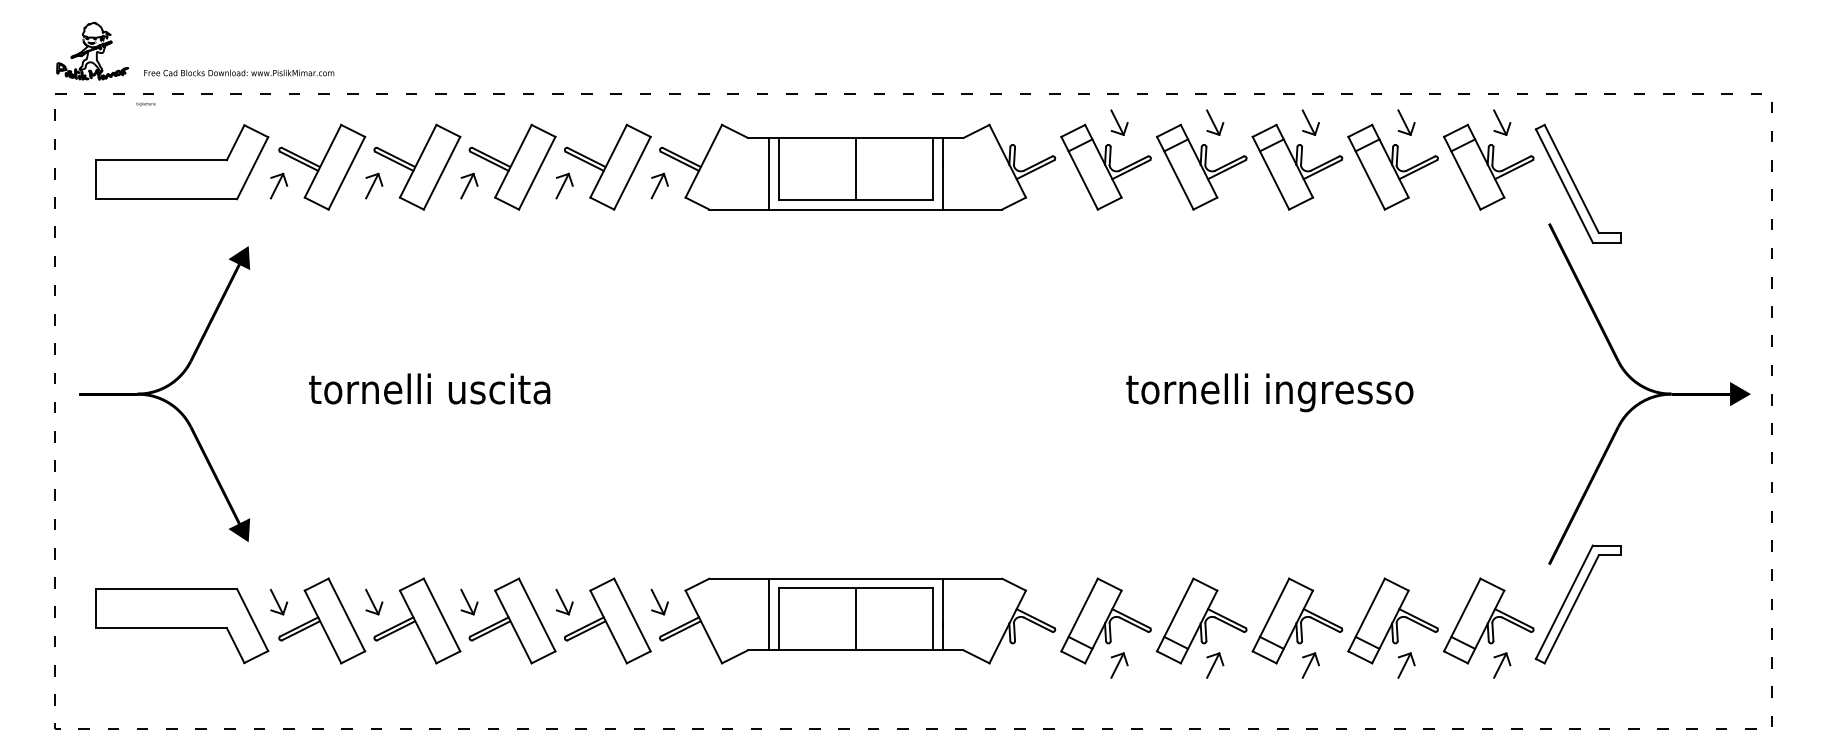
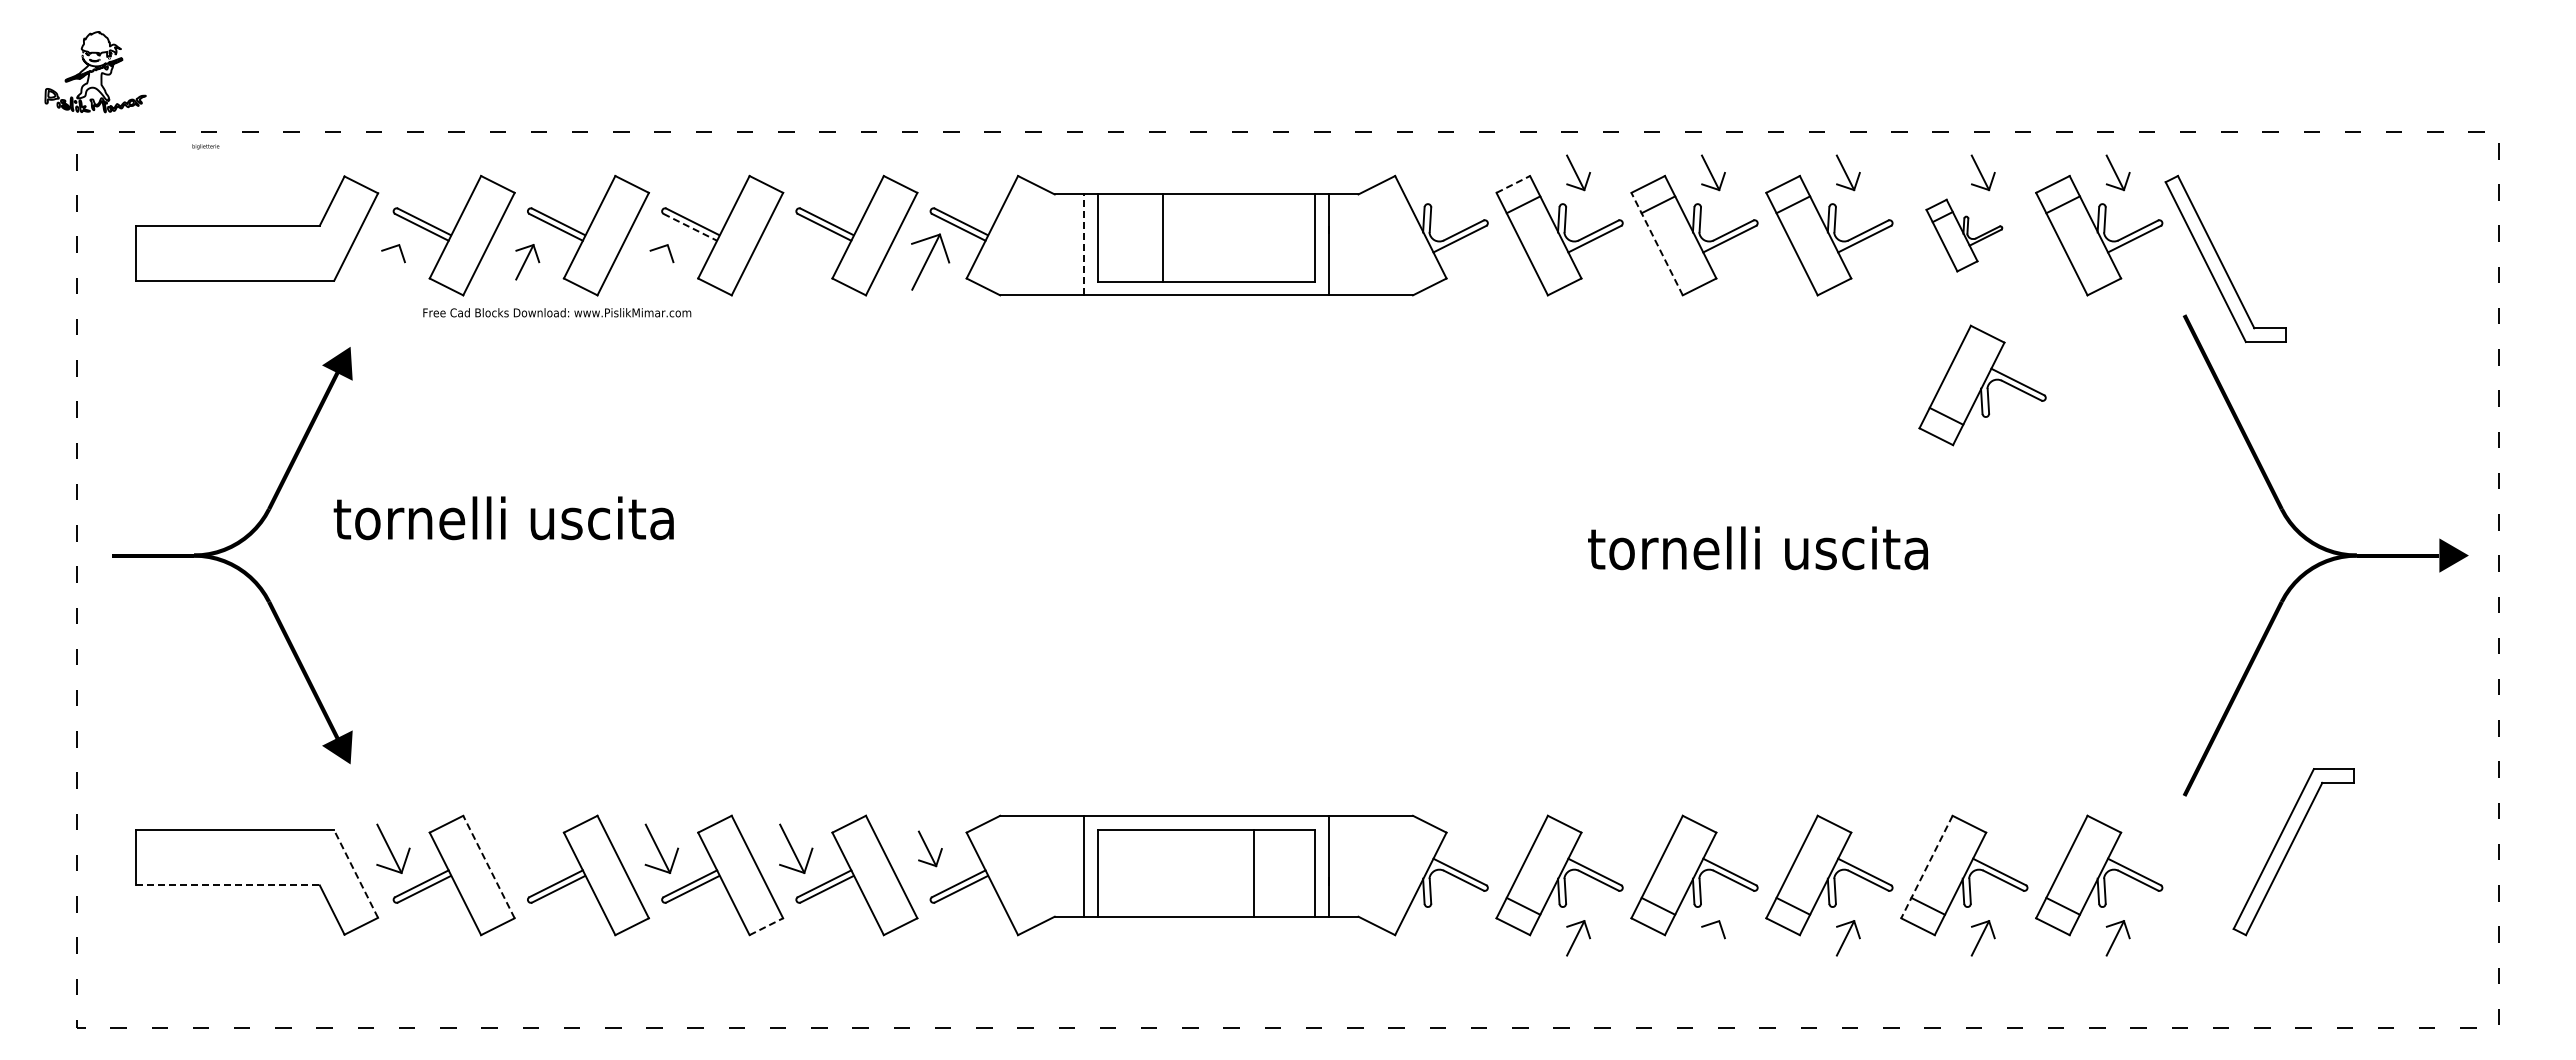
part: (92, 51) -> (95, 72), moved
text: (239, 72) -> (557, 312), moved
line: (1073, 130) -> (1513, 184), solid -> dashed
line: (489, 161) -> (690, 227), solid -> dashed
part: (1393, 167) -> (1964, 235), size x0.6
line: (855, 168) -> (1162, 237), moved
line: (1174, 172) -> (1656, 243), solid -> dashed
line: (769, 173) -> (1084, 244), solid -> dashed
line: (276, 186) -> (390, 262), removed
line: (467, 186) -> (658, 262), removed
part: (564, 186) -> (795, 262), removed
part: (659, 186) -> (929, 262), size x1.6
part: (1406, 273) -> (1982, 385), added
text: (429, 389) -> (503, 518), moved
text: (1339, 392) -> (1888, 553), tornelli ingresso -> tornelli uscita
part: (279, 601) -> (393, 848), size x1.4
part: (374, 601) -> (527, 848), removed
part: (469, 601) -> (661, 848), size x1.4
part: (564, 601) -> (795, 848), size x1.4
part: (1578, 604) -> (2293, 852), moved
line: (346, 614) -> (488, 866), solid -> dashed
line: (1366, 615) -> (1926, 867), solid -> dashed
line: (855, 618) -> (1253, 872), moved
line: (252, 620) -> (356, 874), solid -> dashed
line: (162, 628) -> (228, 885), solid -> dashed
line: (543, 657) -> (766, 926), solid -> dashed
line: (1213, 665) -> (1710, 938), removed

